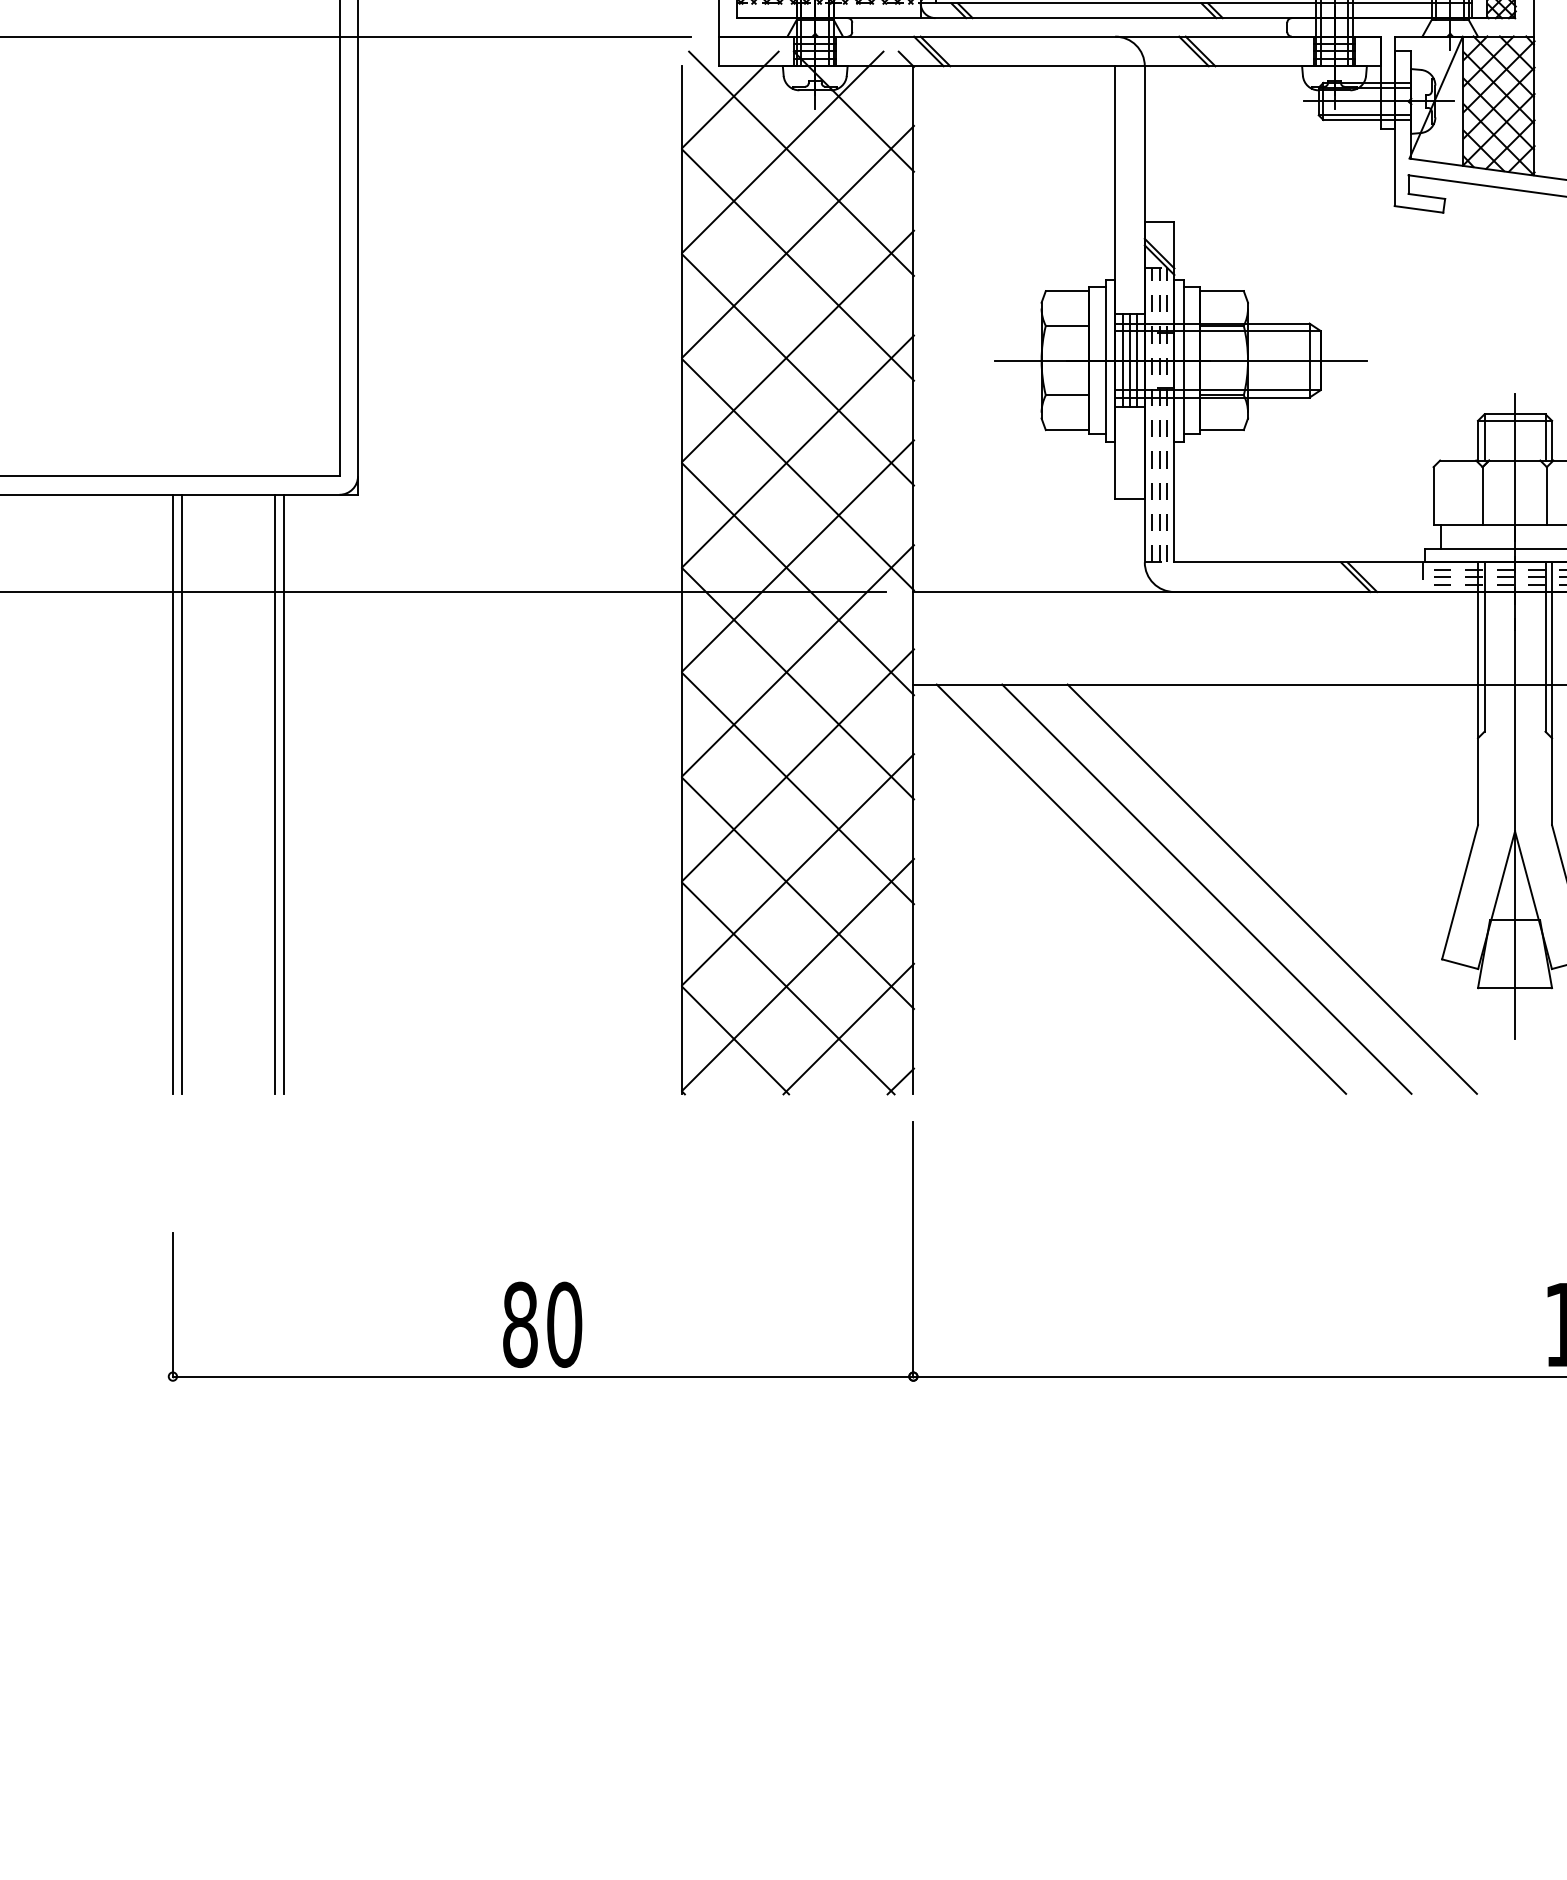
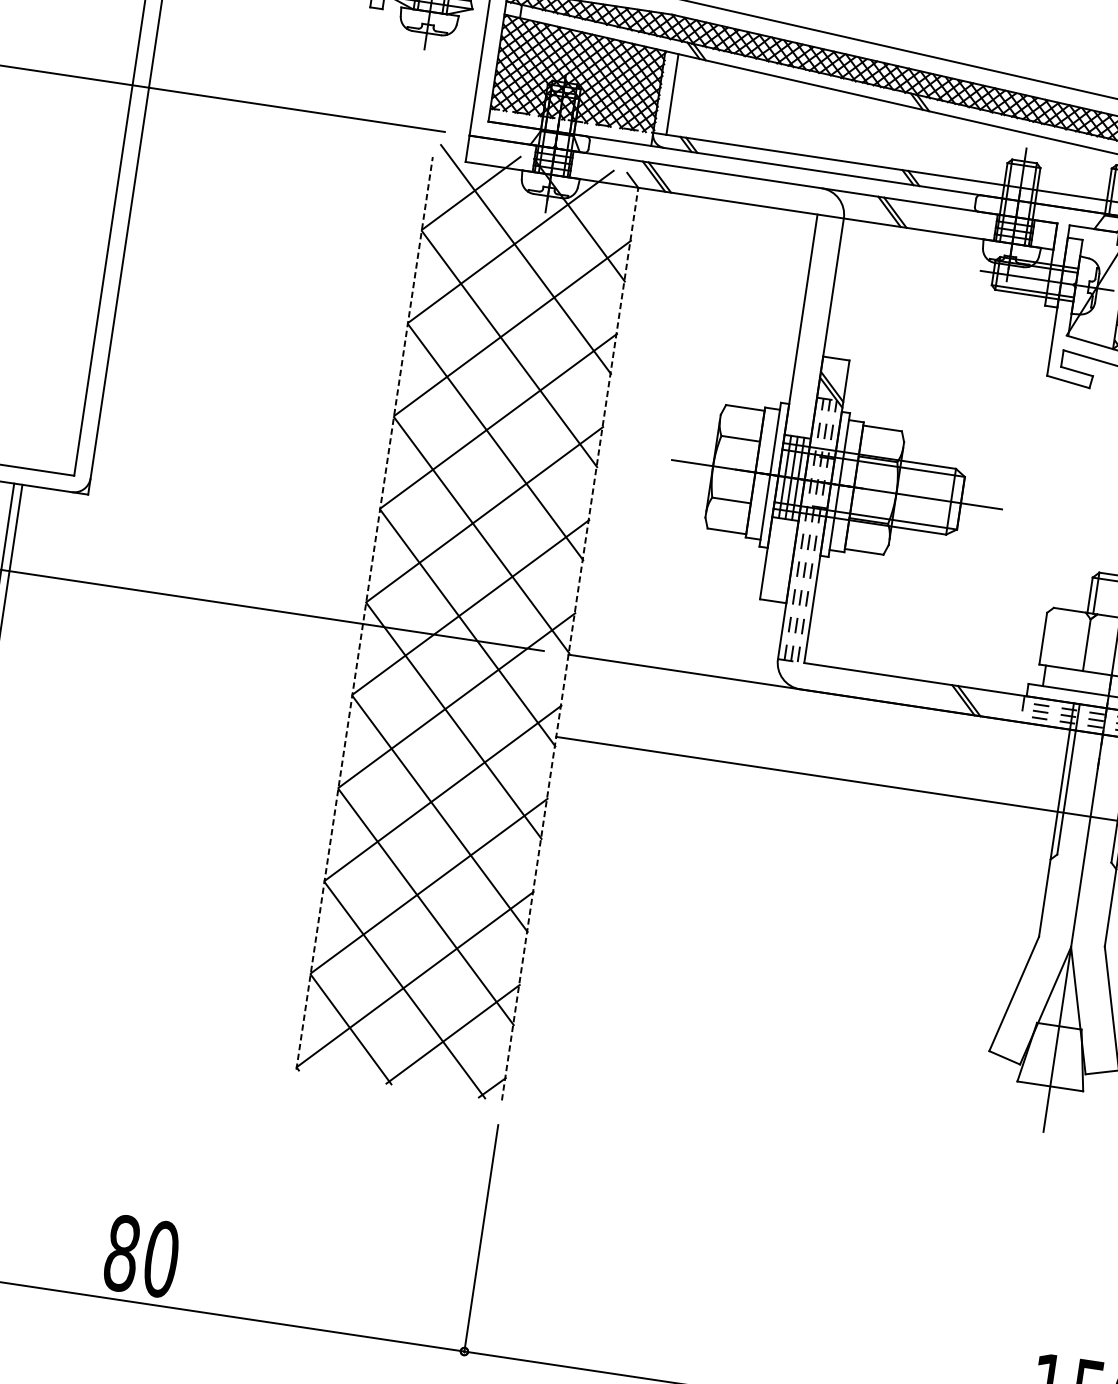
line: (682, 580) -> (364, 613), solid -> dashed
line: (913, 580) -> (570, 644), solid -> dashed
line: (1141, 888) -> (731, 948), removed
line: (1206, 888) -> (789, 956), removed
line: (1271, 888) -> (847, 965), removed

